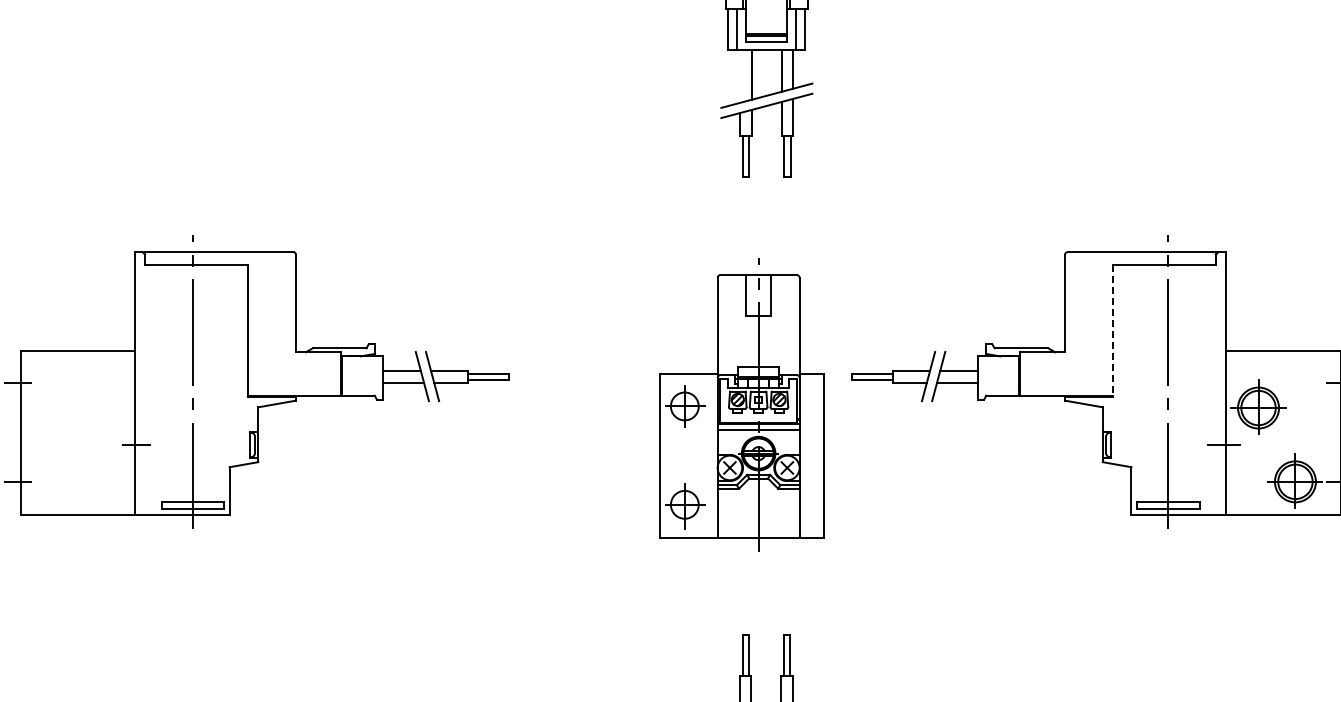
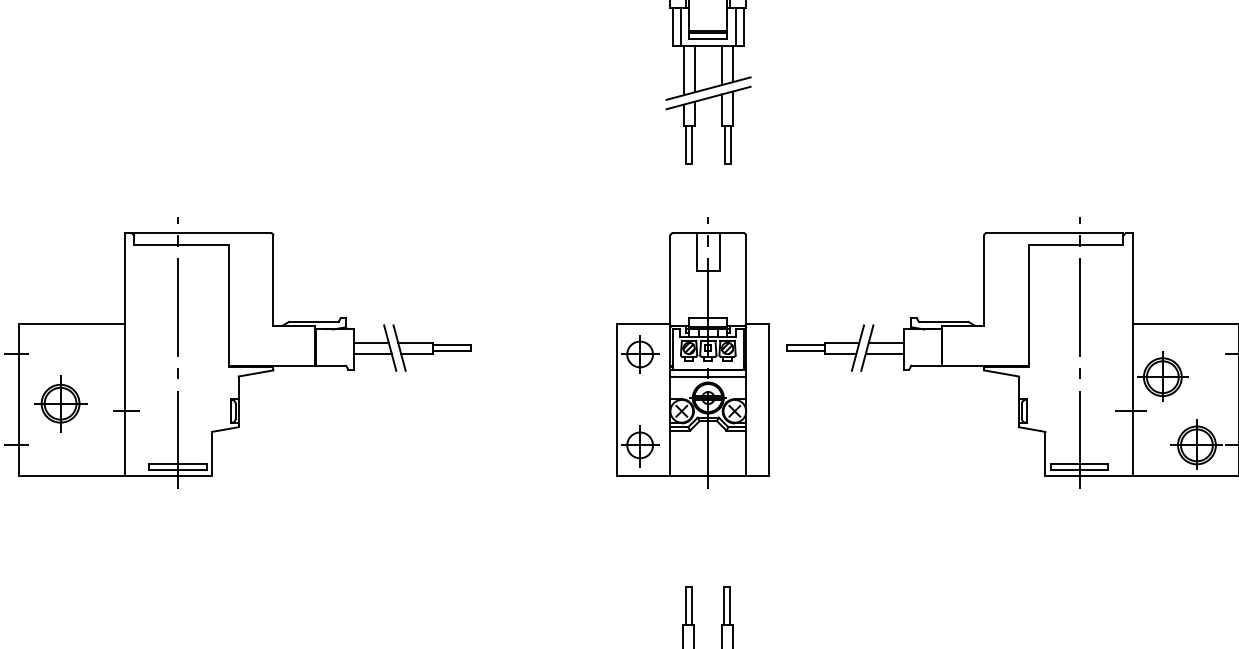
line: (739, 75) -> (683, 69), added
line: (1113, 330) -> (1028, 305), dashed -> solid
part: (741, 404) -> (692, 352), moved
part: (65, 436) -> (60, 403), added

